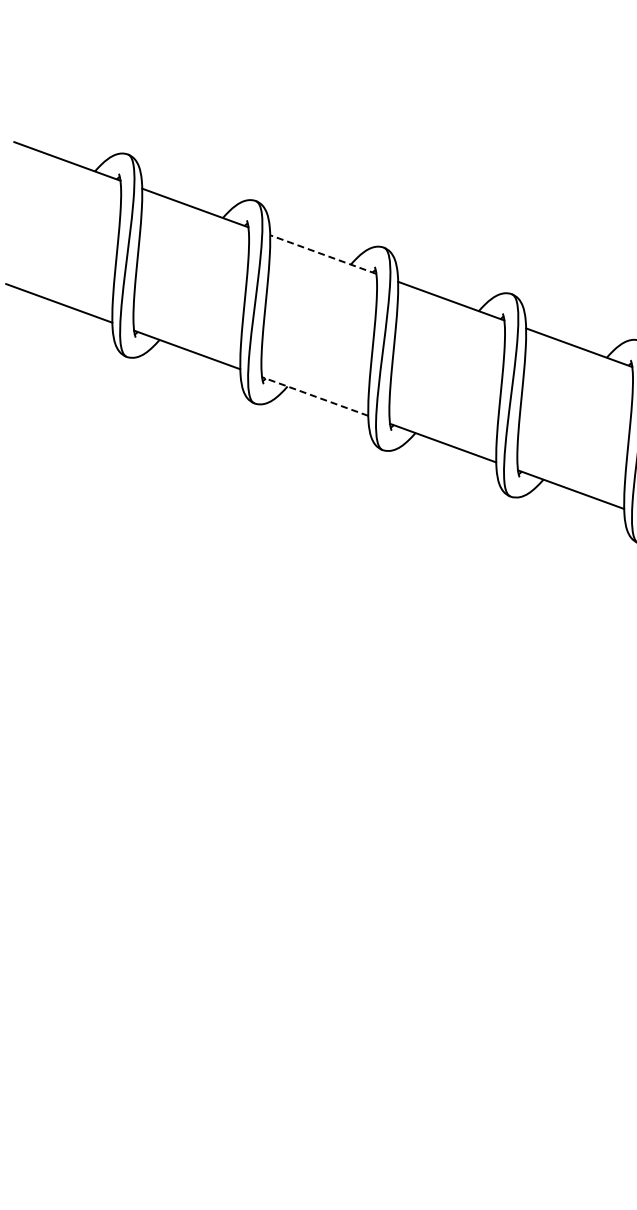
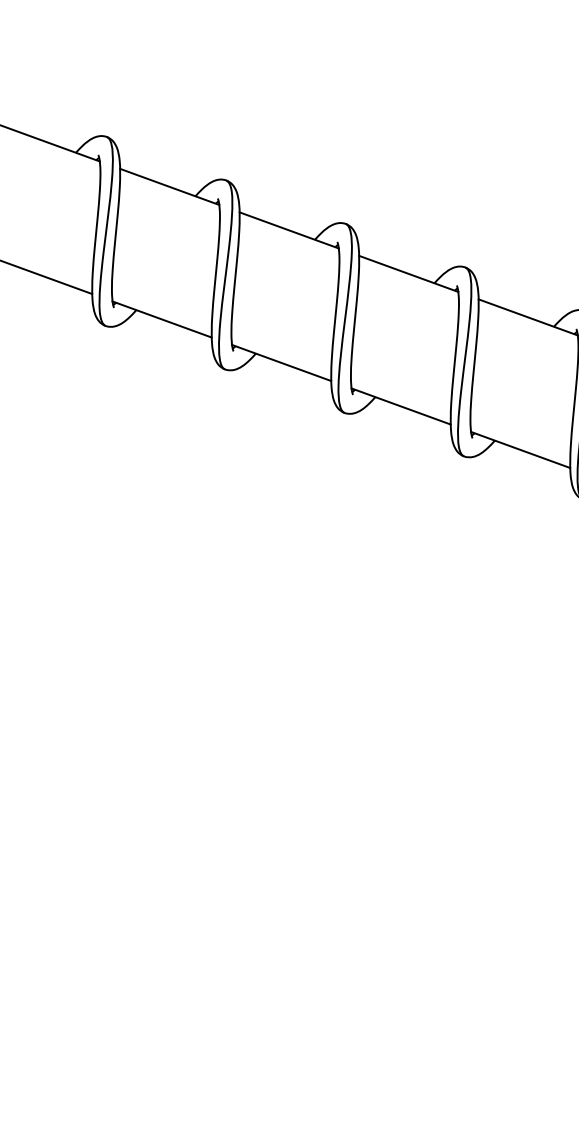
line: (323, 254) -> (289, 230), dashed -> solid
line: (315, 396) -> (281, 362), dashed -> solid

